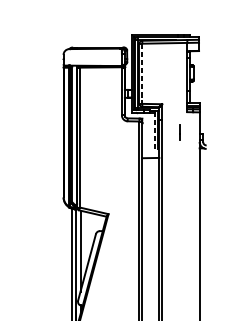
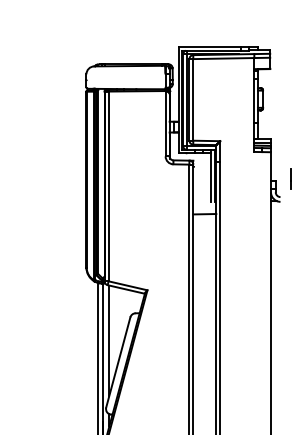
line: (142, 73) -> (193, 99), dashed -> solid
line: (155, 129) -> (210, 175), dashed -> solid
line: (180, 131) -> (290, 178), moved

